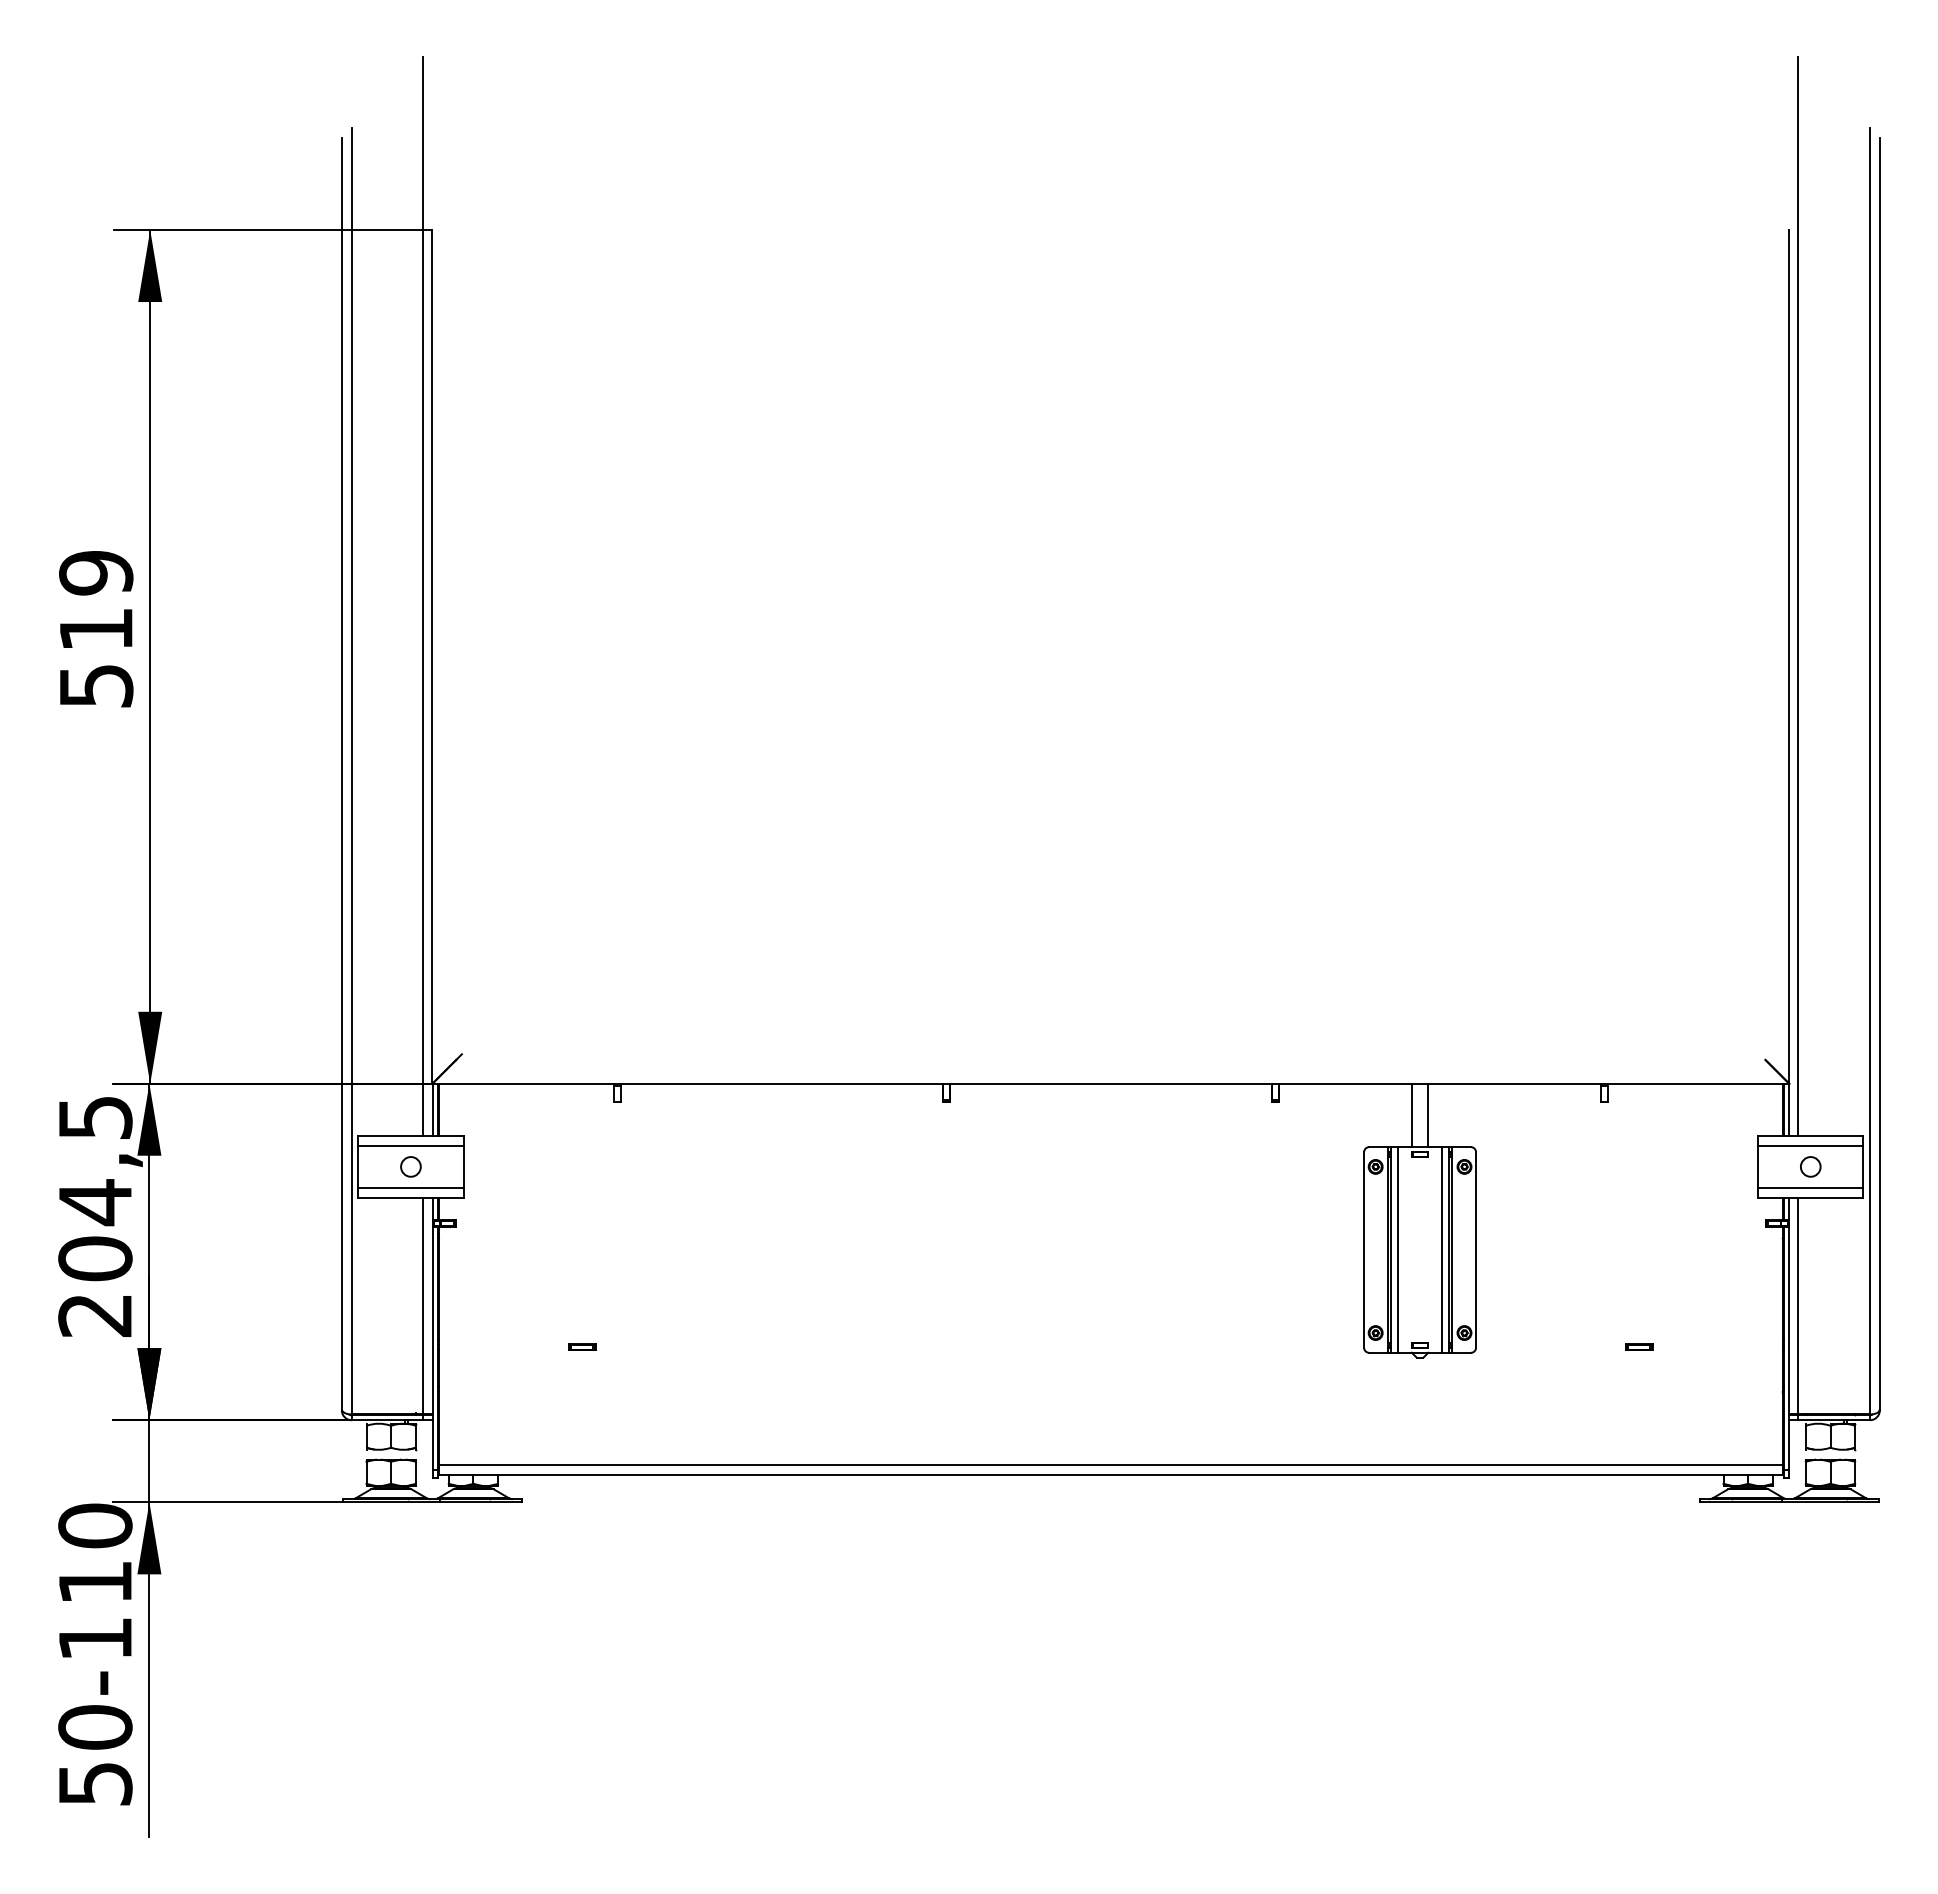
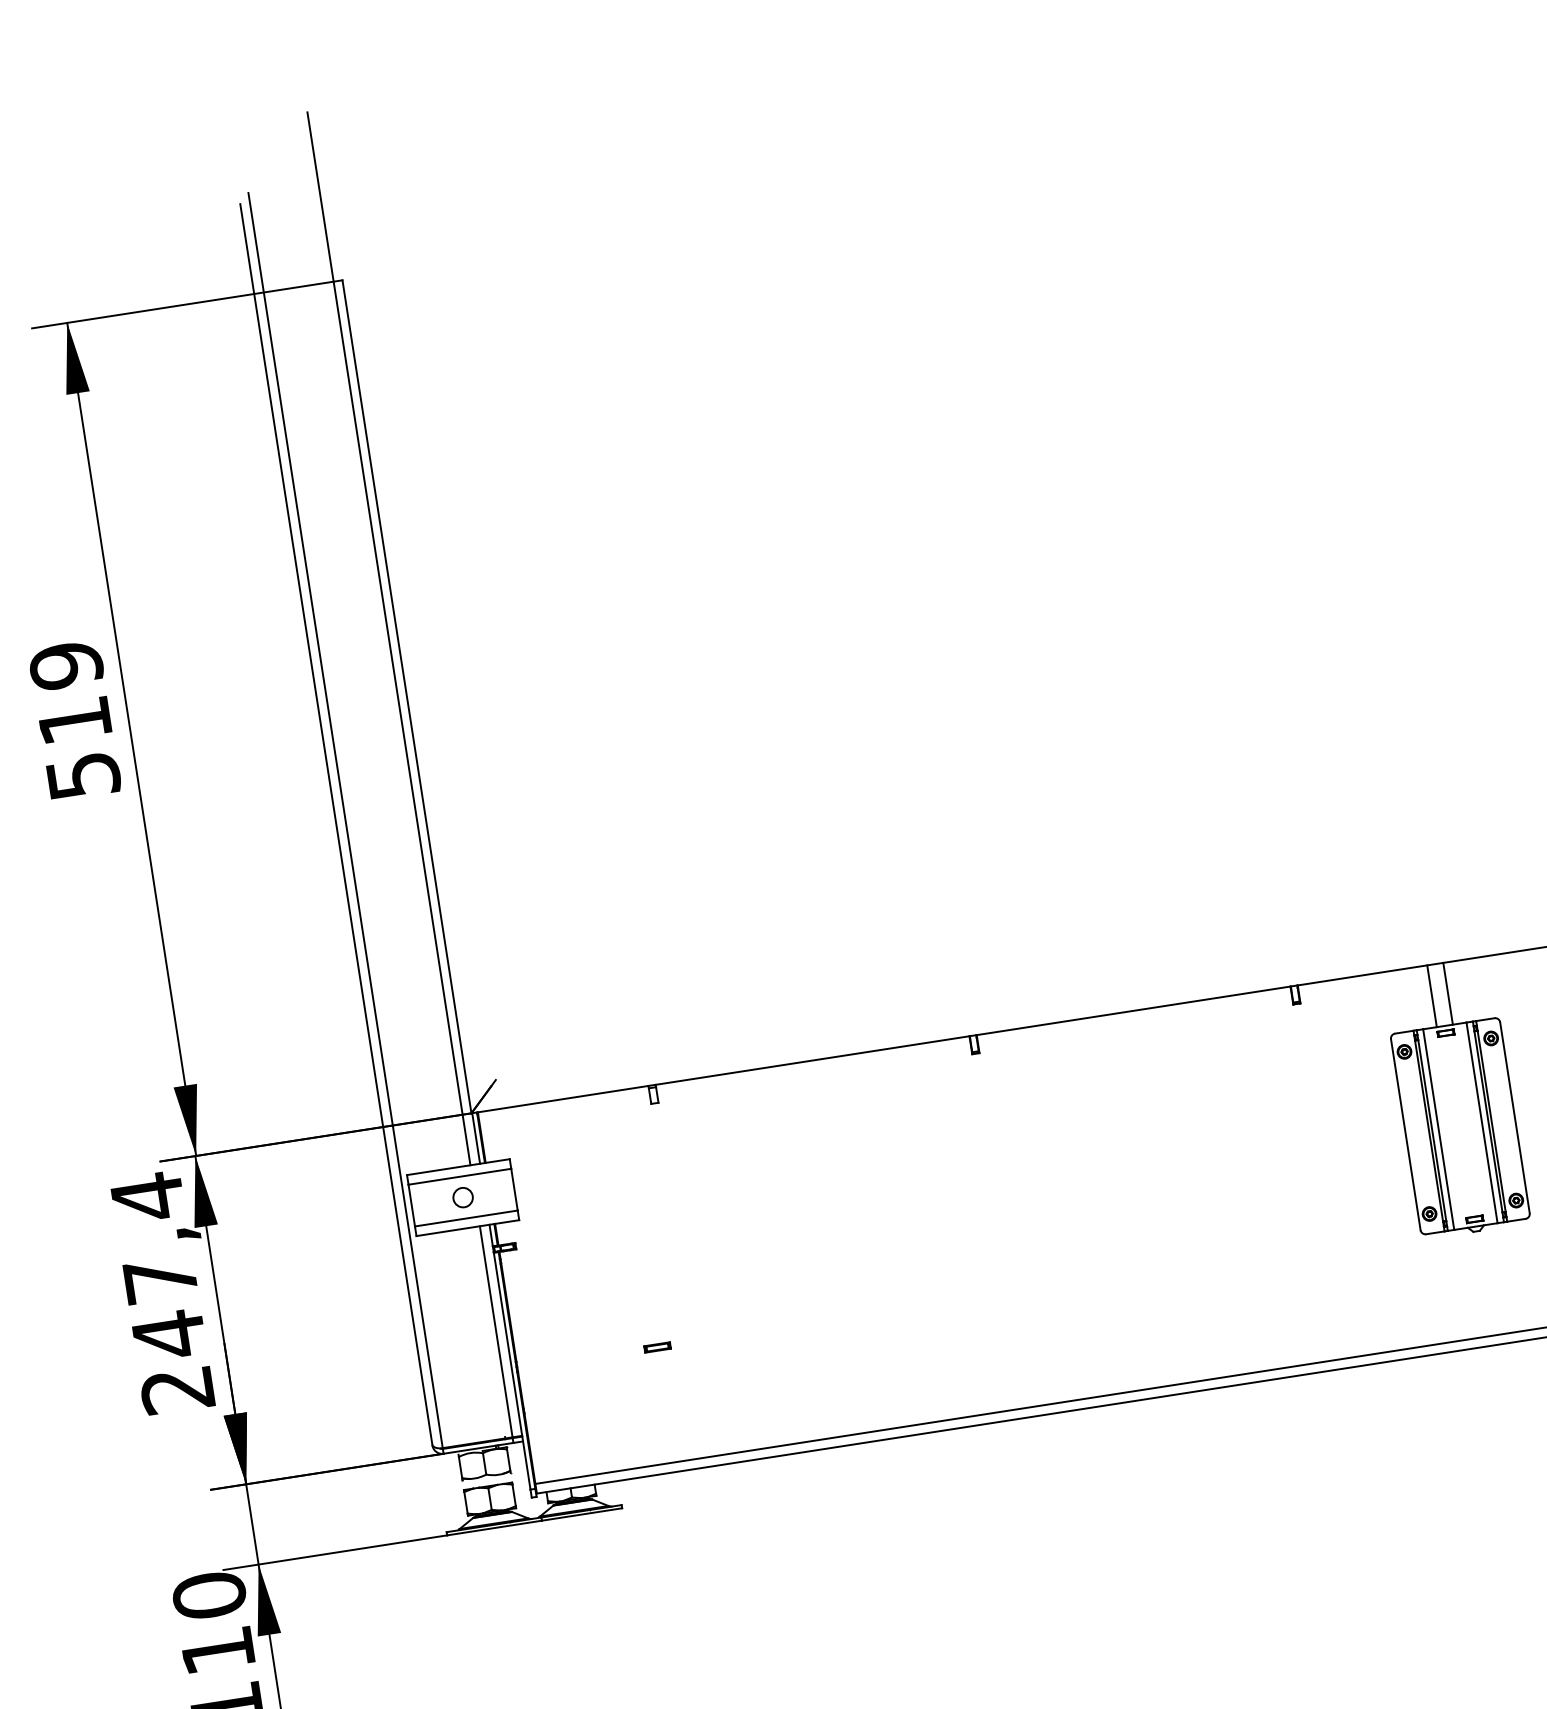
text: (95, 1188) -> (158, 1266), 204,5 -> 247,4

